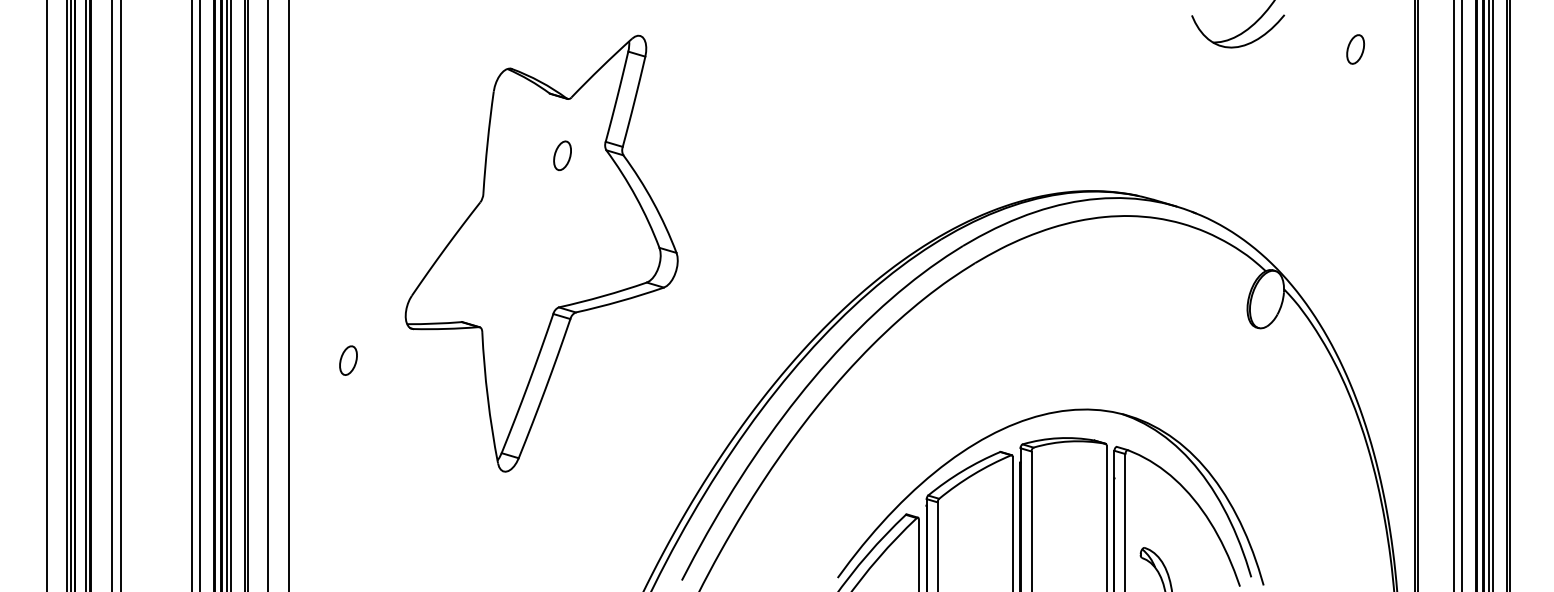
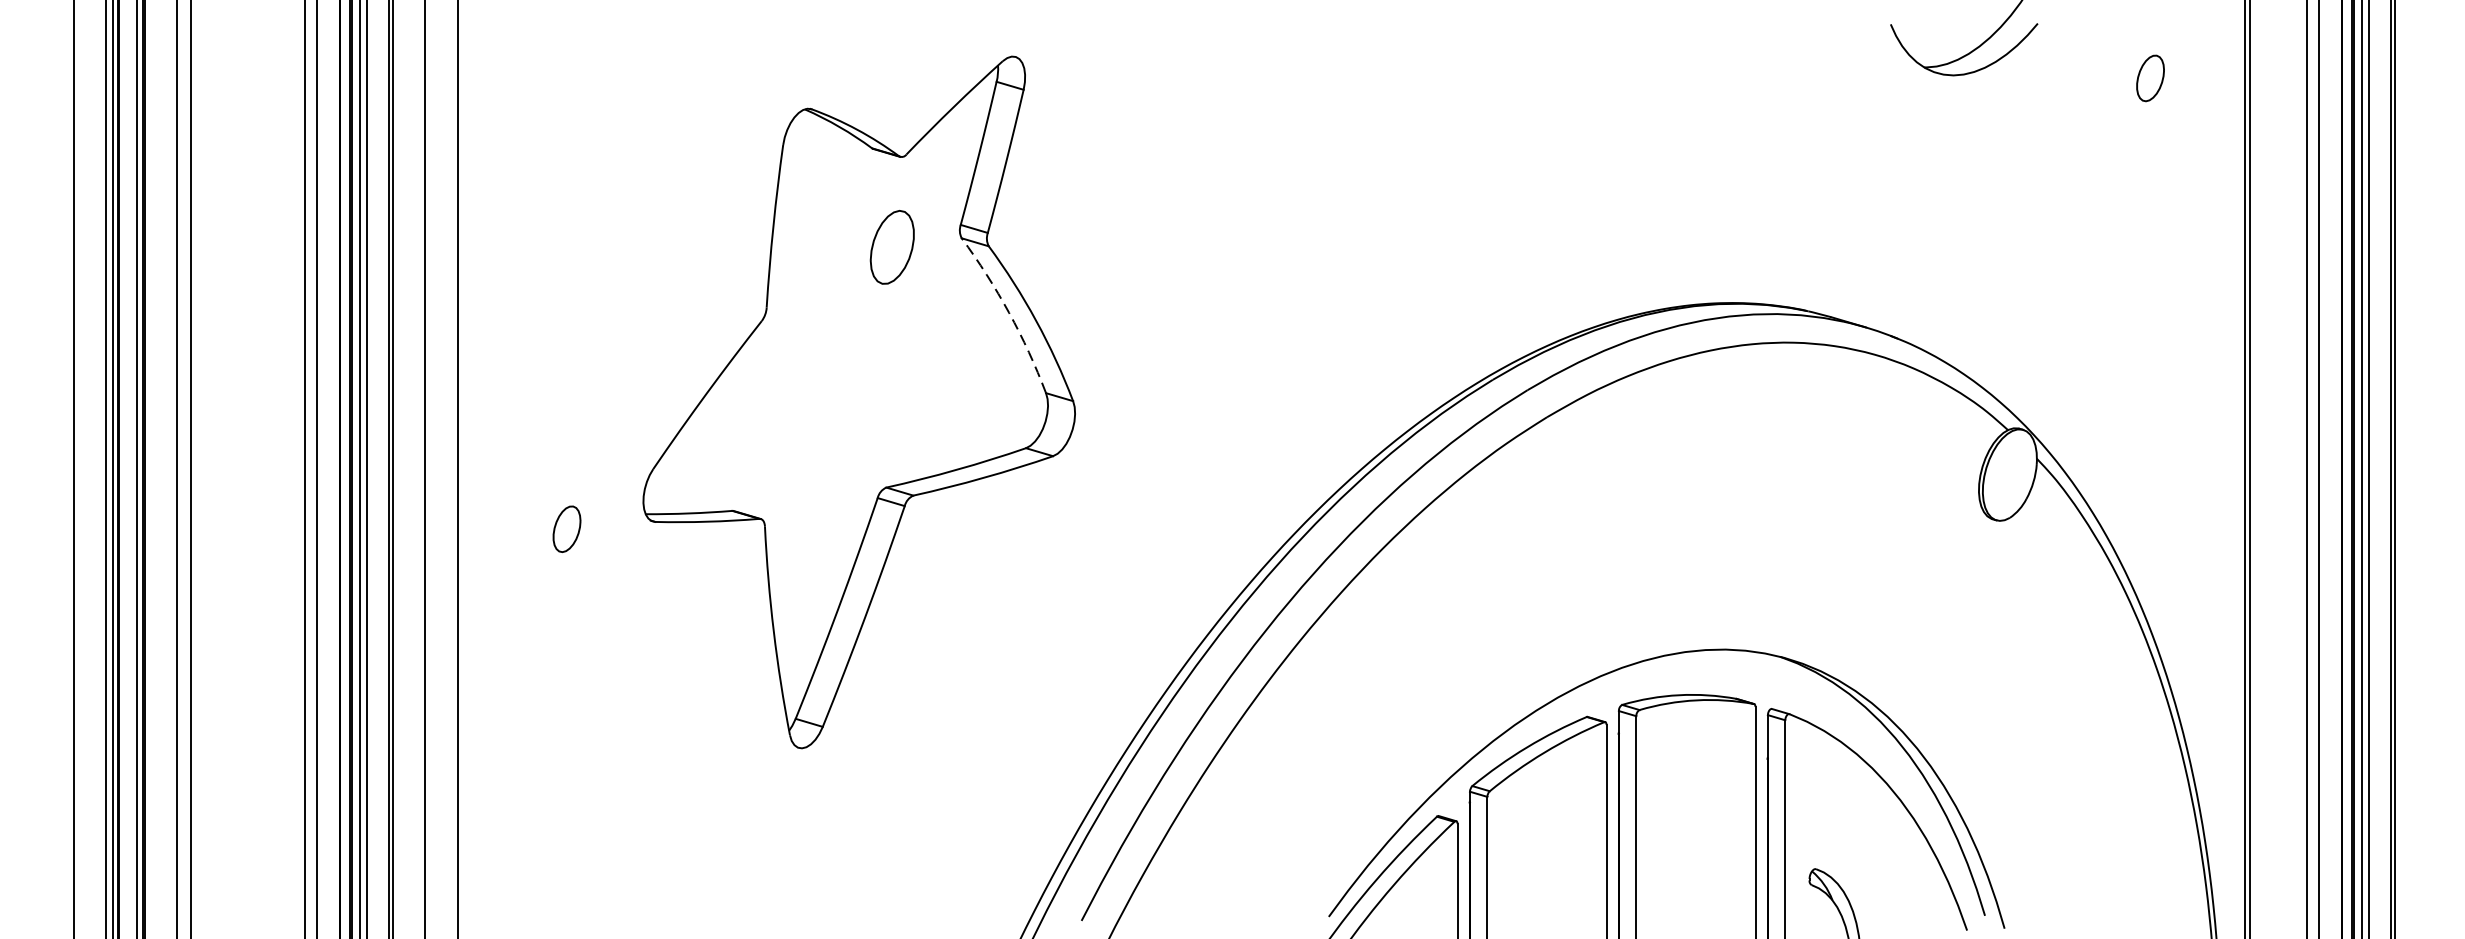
part: (562, 155) -> (892, 246), size x1.6
arc: (636, 197) -> (1009, 313), solid -> dashed
part: (348, 360) -> (566, 528), moved

